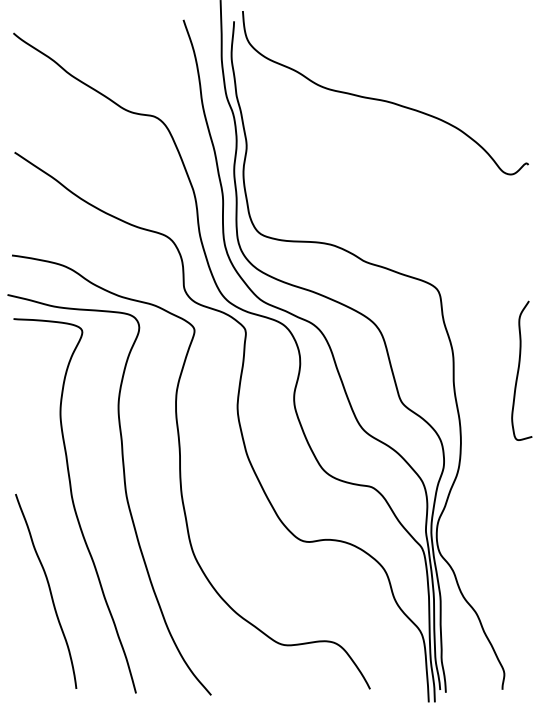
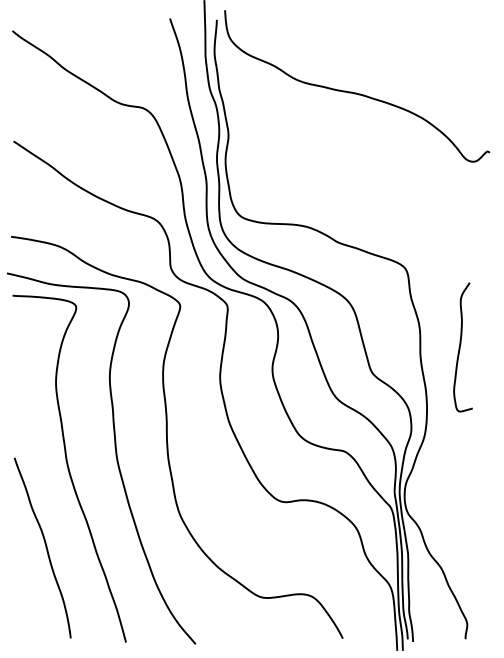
curve: (519, 370) -> (460, 347), moved

